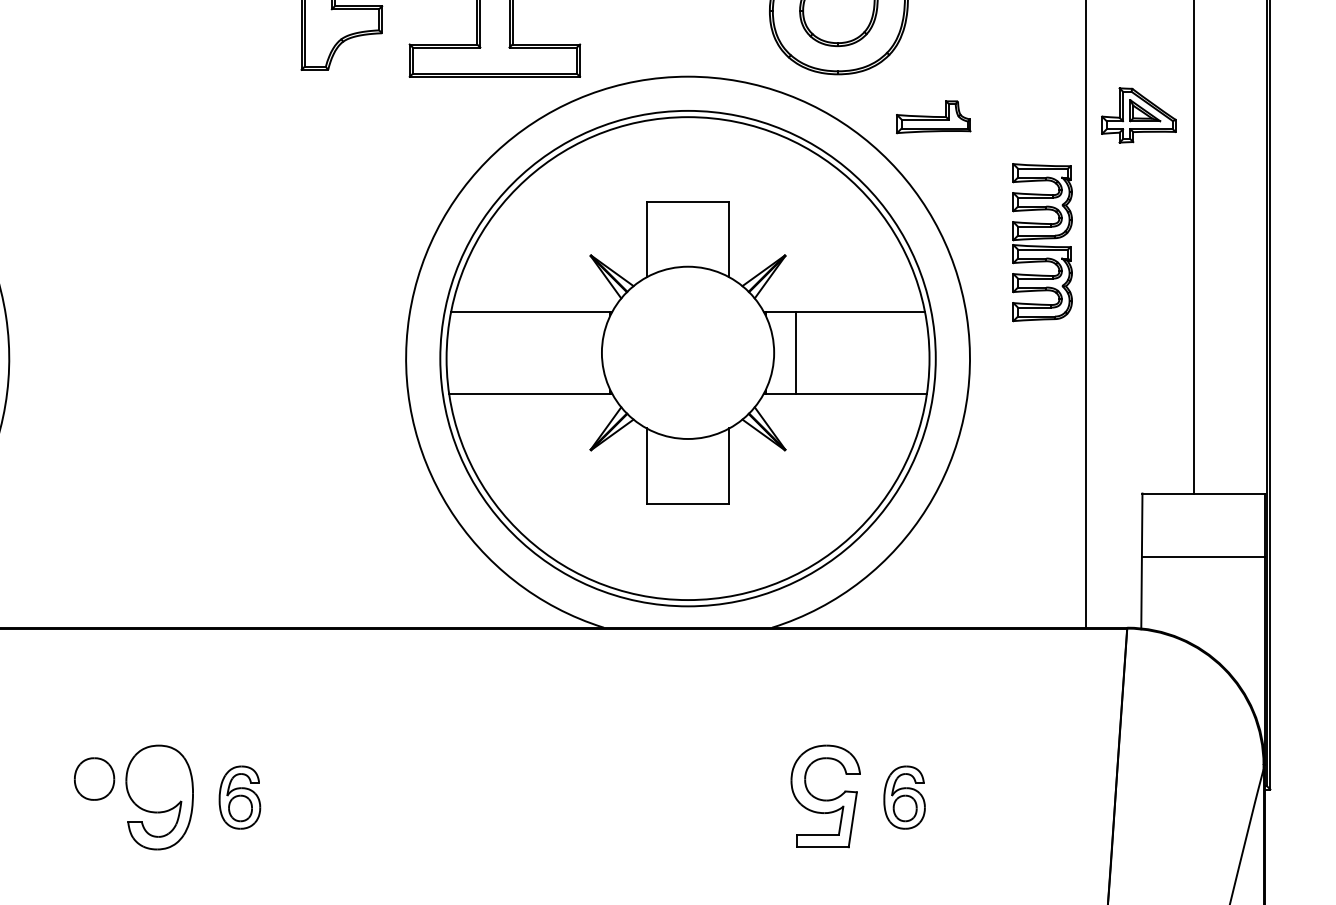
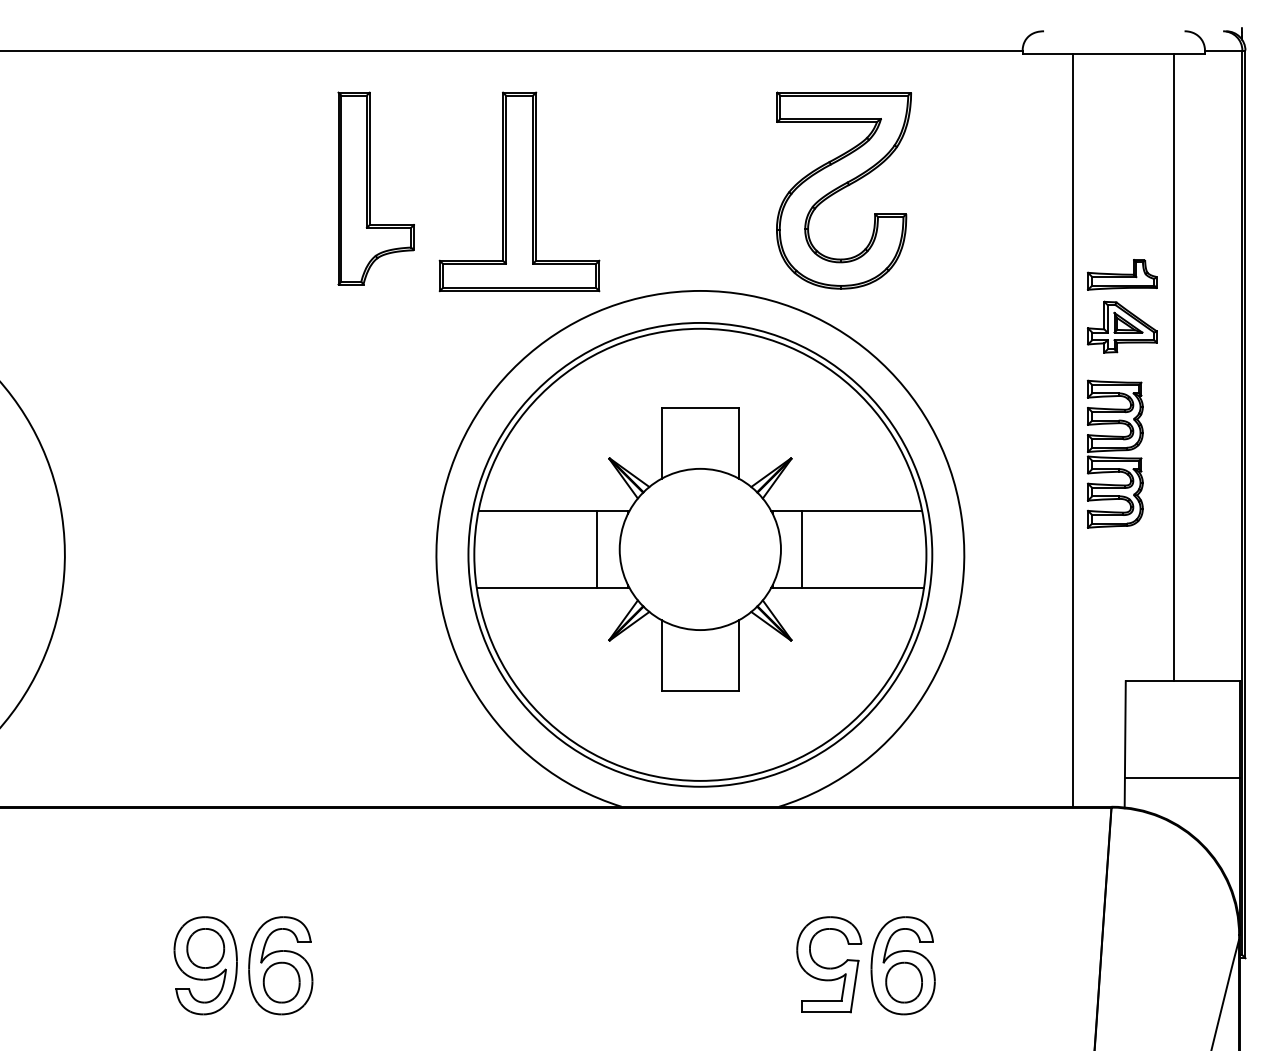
part: (933, 116) -> (1122, 274), moved
part: (1042, 241) -> (1115, 453), moved
line: (577, 352) -> (596, 549), added
line: (1203, 556) -> (1182, 777), moved
part: (94, 779) -> (205, 948), moved
part: (239, 797) -> (280, 965), size x1.67
part: (903, 797) -> (902, 965), size x1.67

